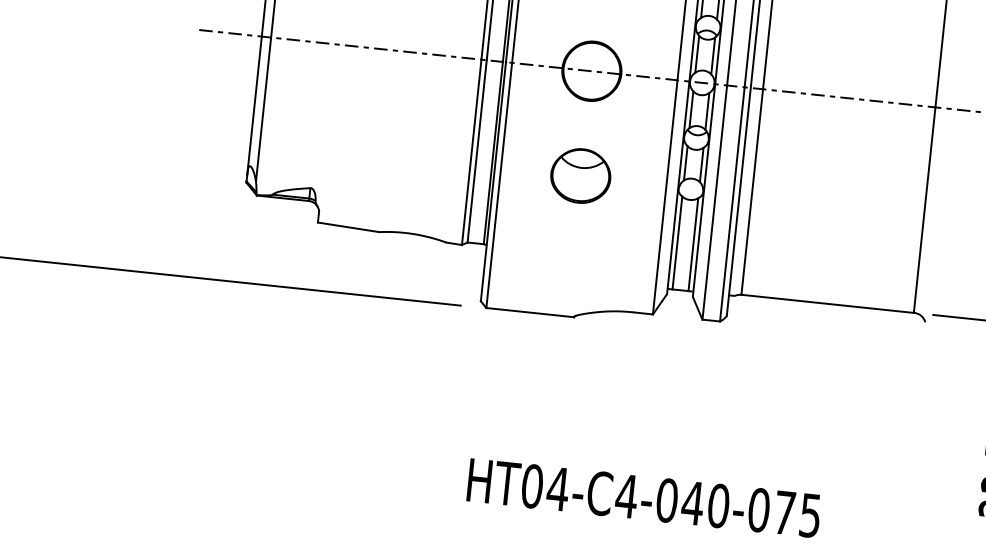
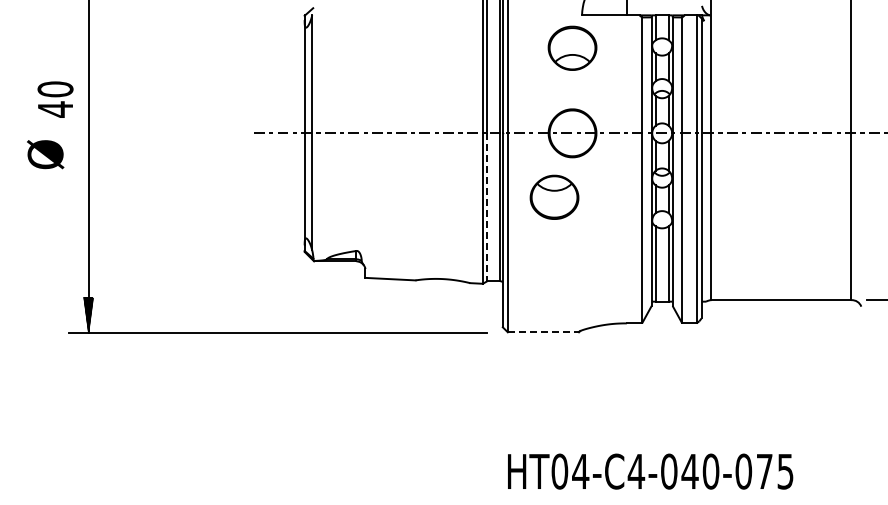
line: (477, 151) -> (487, 207), solid -> dashed
part: (580, 174) -> (554, 196), moved
line: (530, 312) -> (543, 332), solid -> dashed

